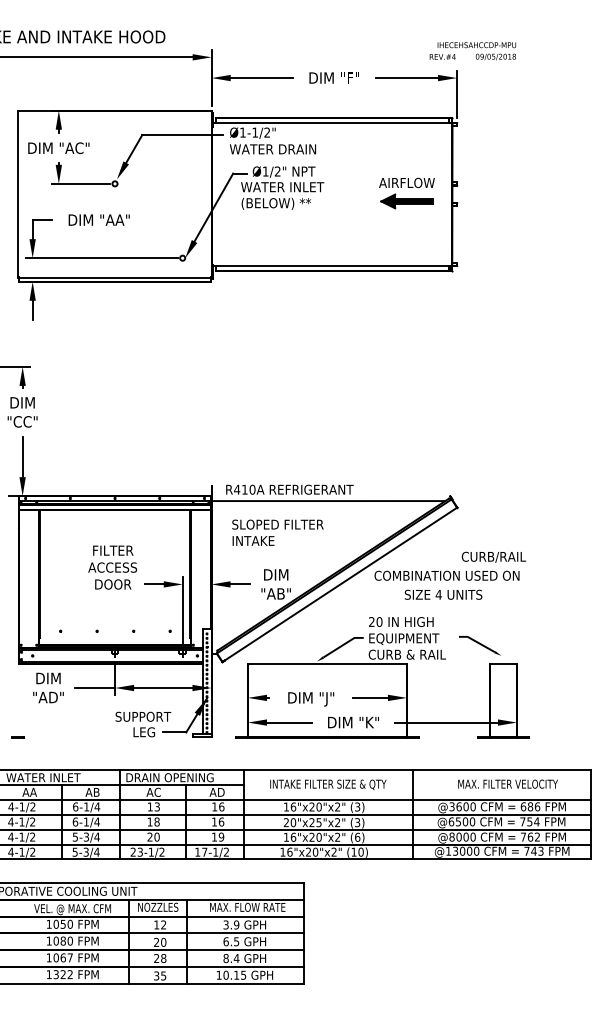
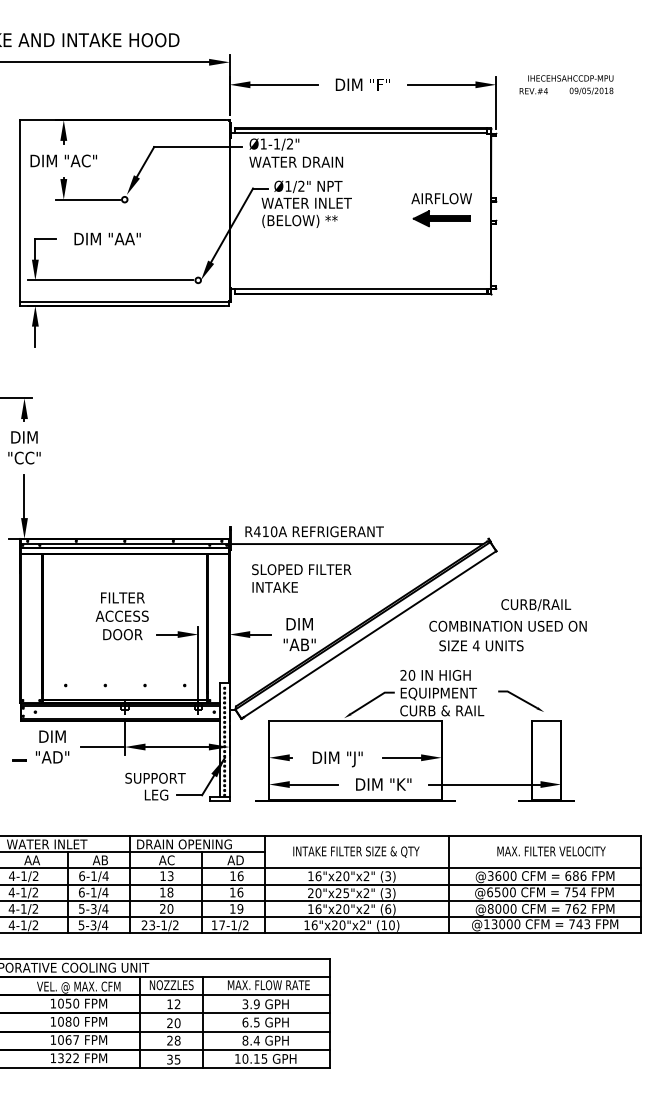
text: (472, 51) -> (566, 85), moved
text: (446, 575) -> (507, 625), moved
line: (17, 737) -> (18, 760), moved

